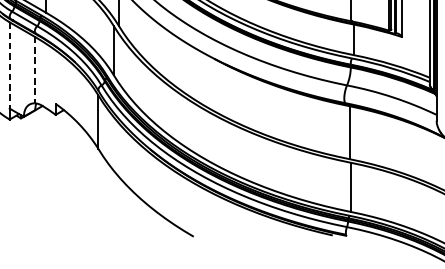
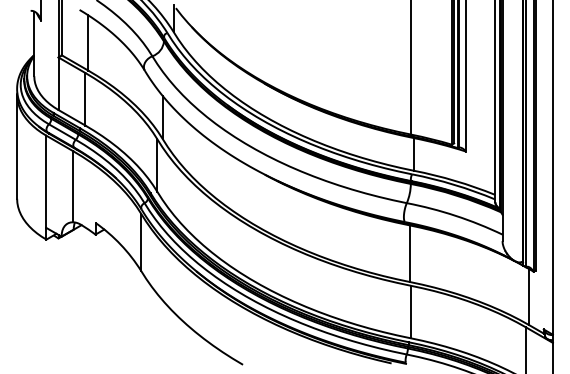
line: (9, 66) -> (46, 182), dashed -> solid
line: (35, 69) -> (73, 186), dashed -> solid

